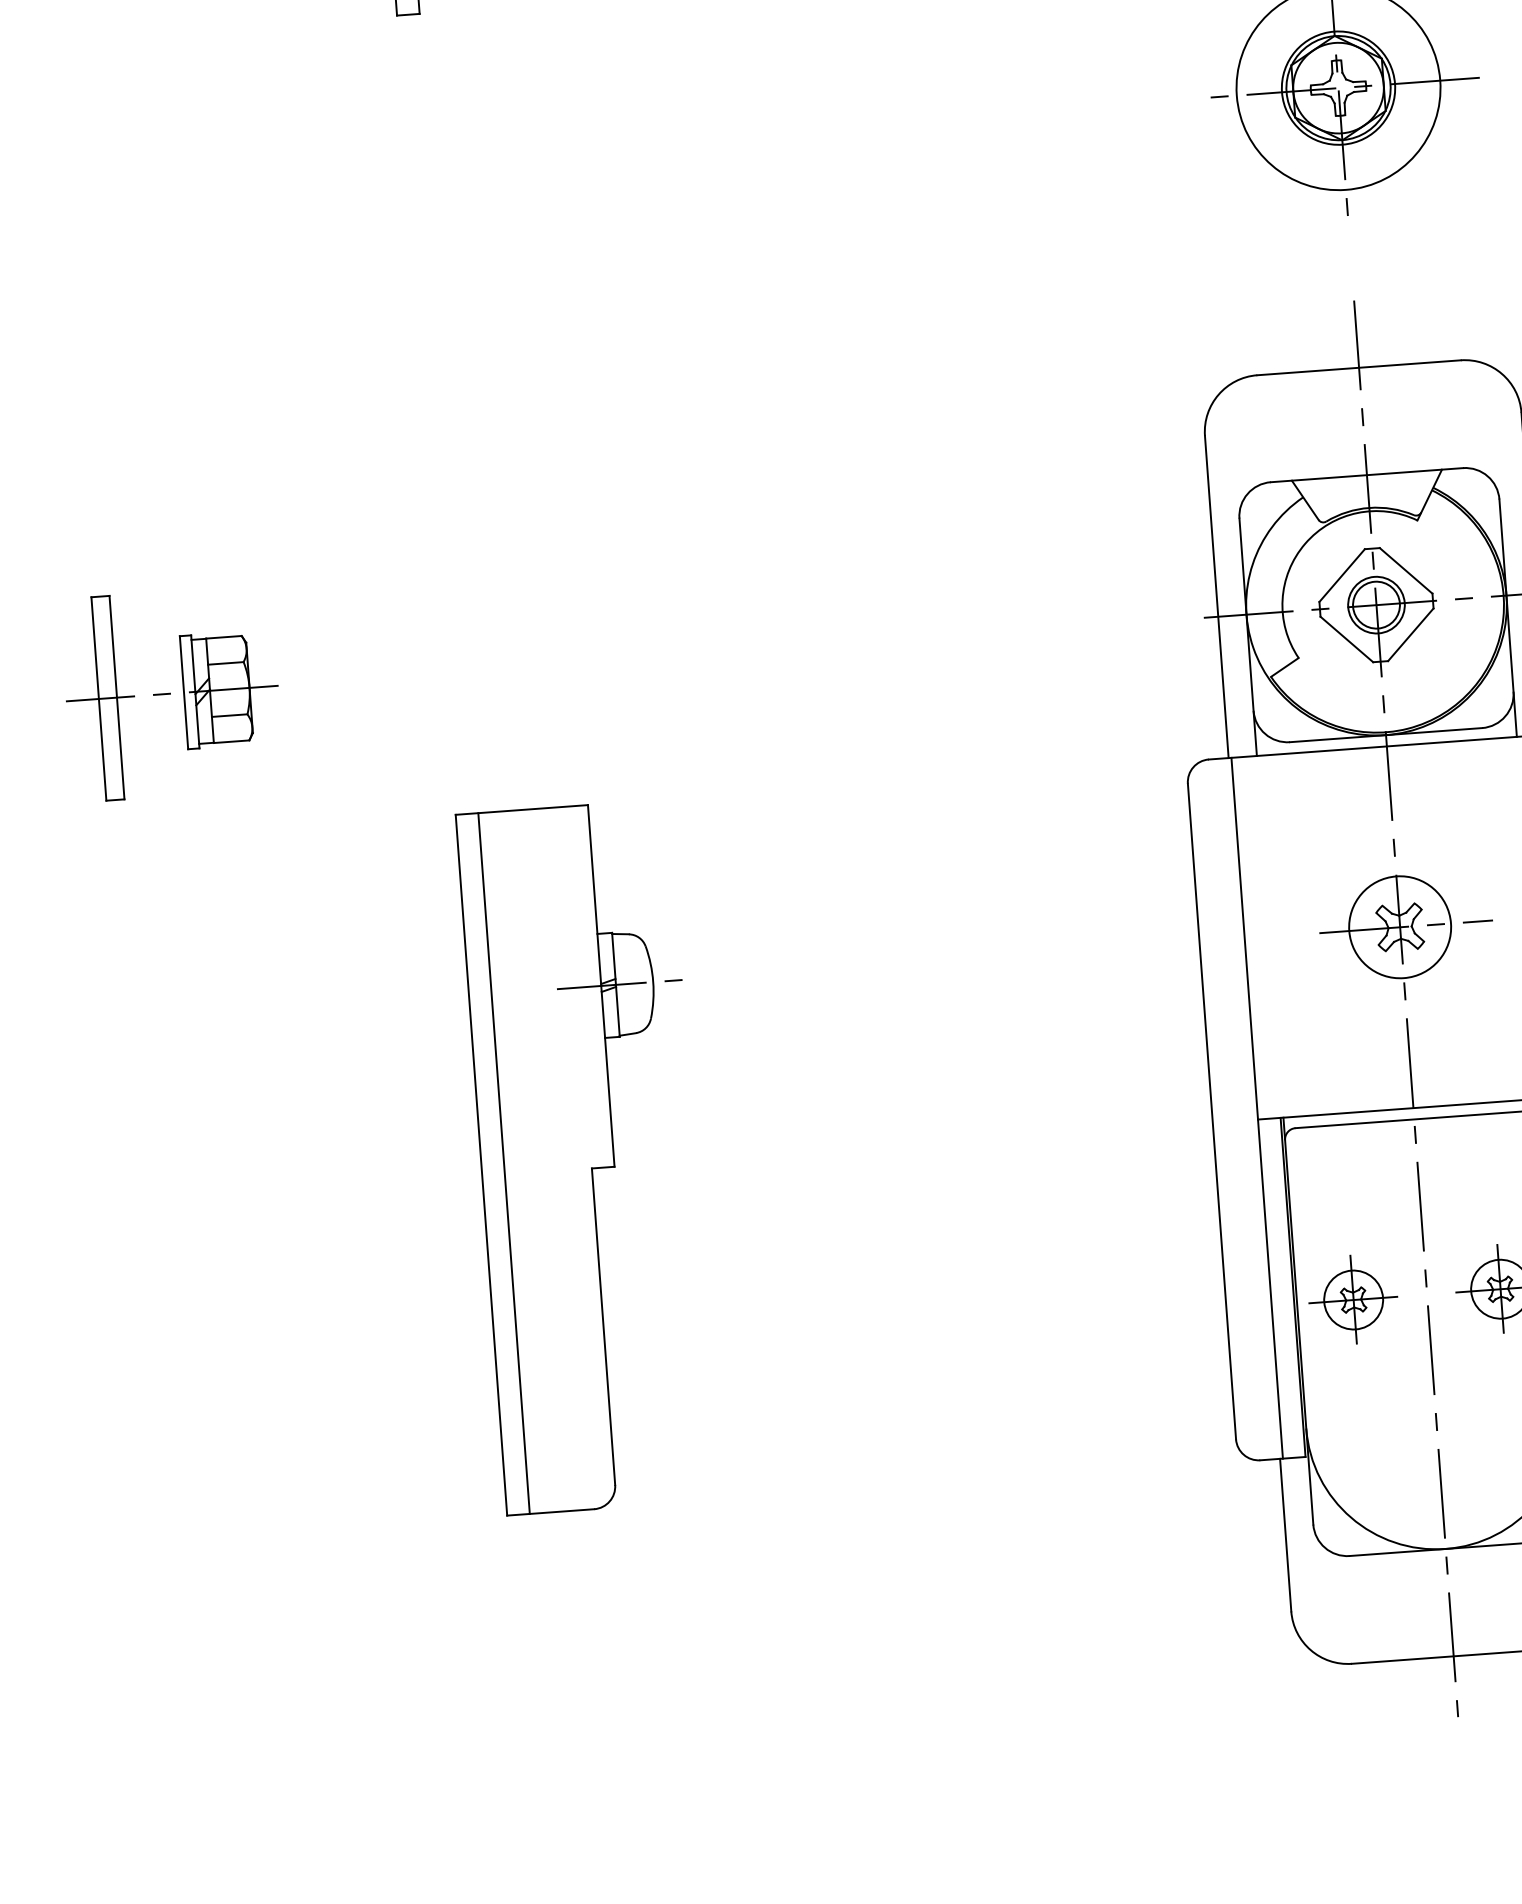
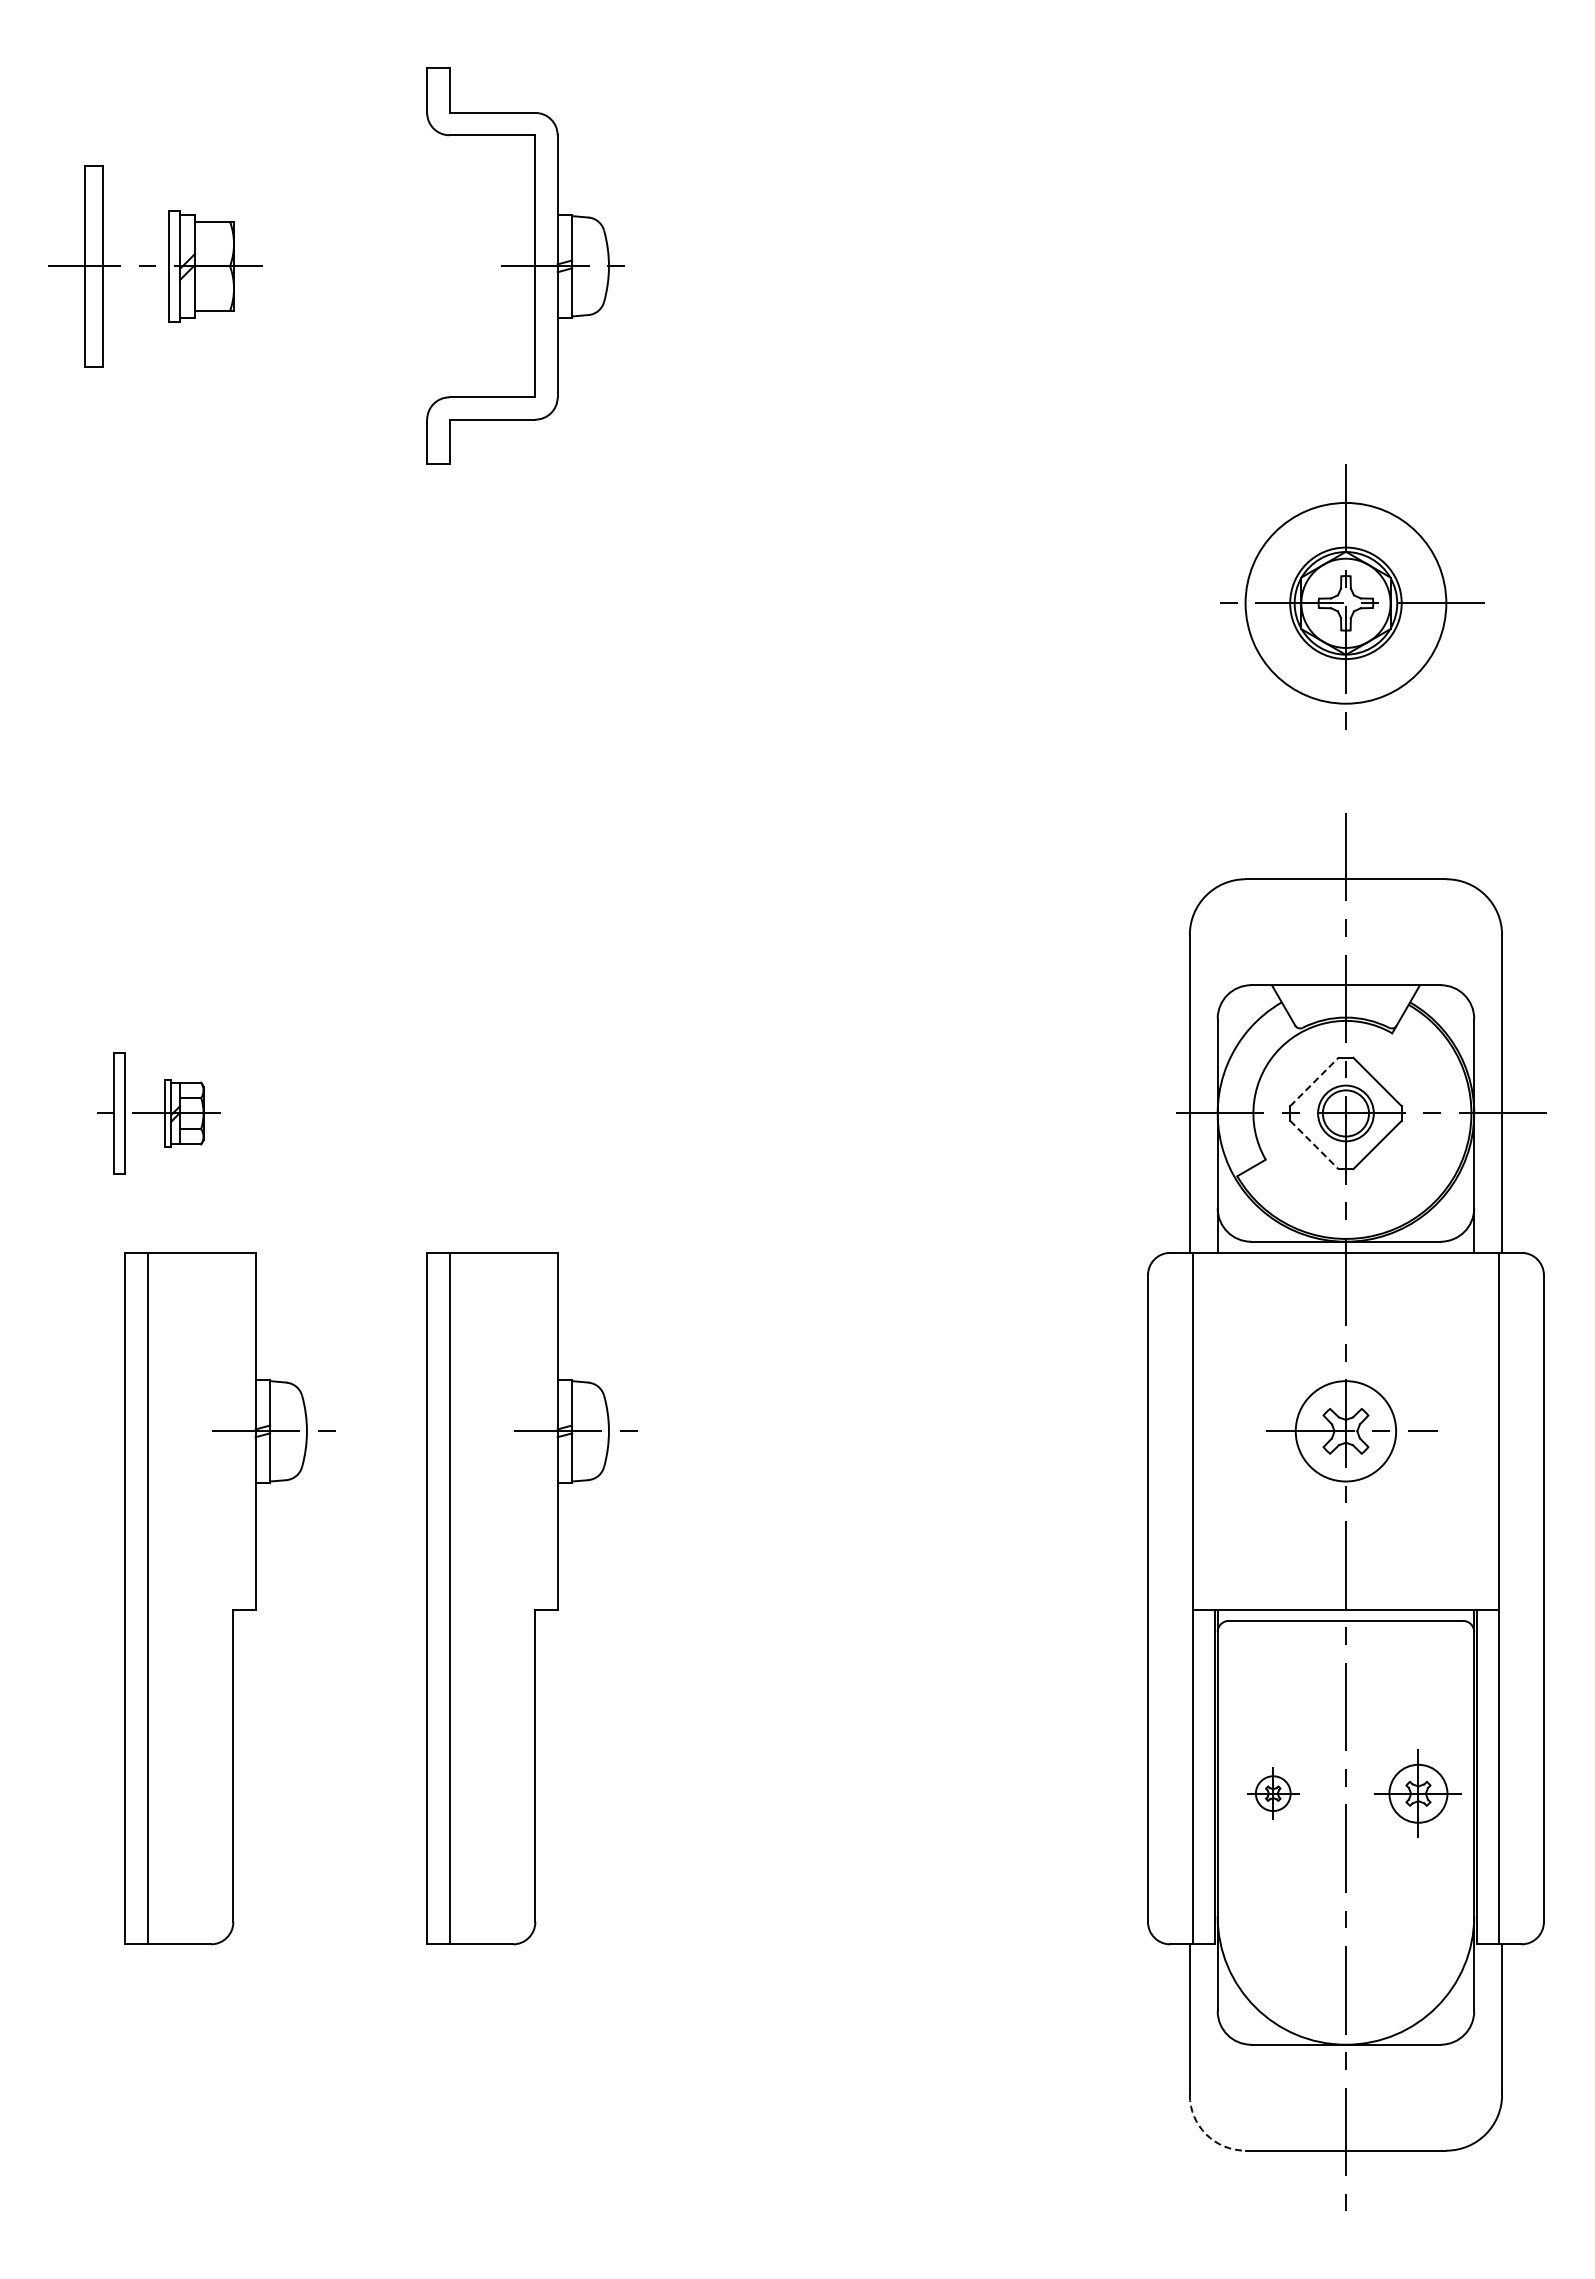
line: (1342, 575) -> (1314, 1081), solid -> dashed
line: (1347, 639) -> (1314, 1145), solid -> dashed
part: (172, 693) -> (157, 1113), size x0.6
part: (281, 1179) -> (229, 1598), added
part: (1352, 1299) -> (1272, 1793), size x0.6
arc: (1311, 1650) -> (1206, 2134), solid -> dashed

